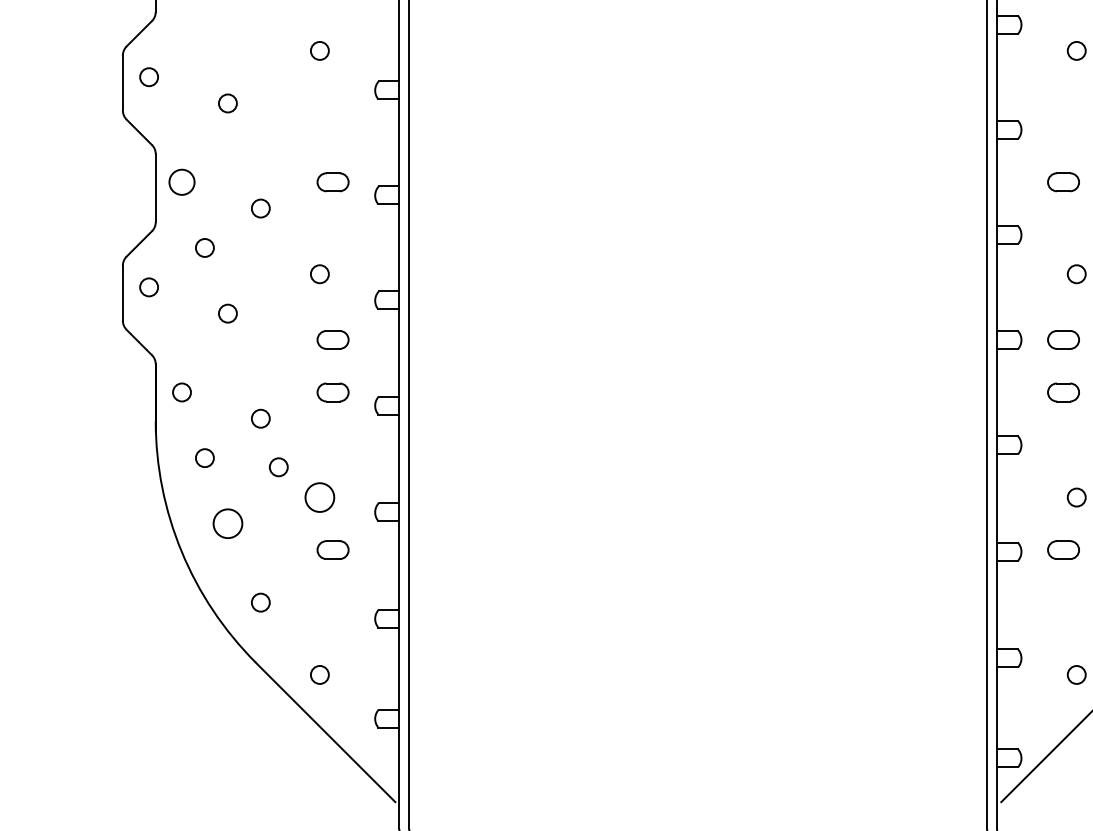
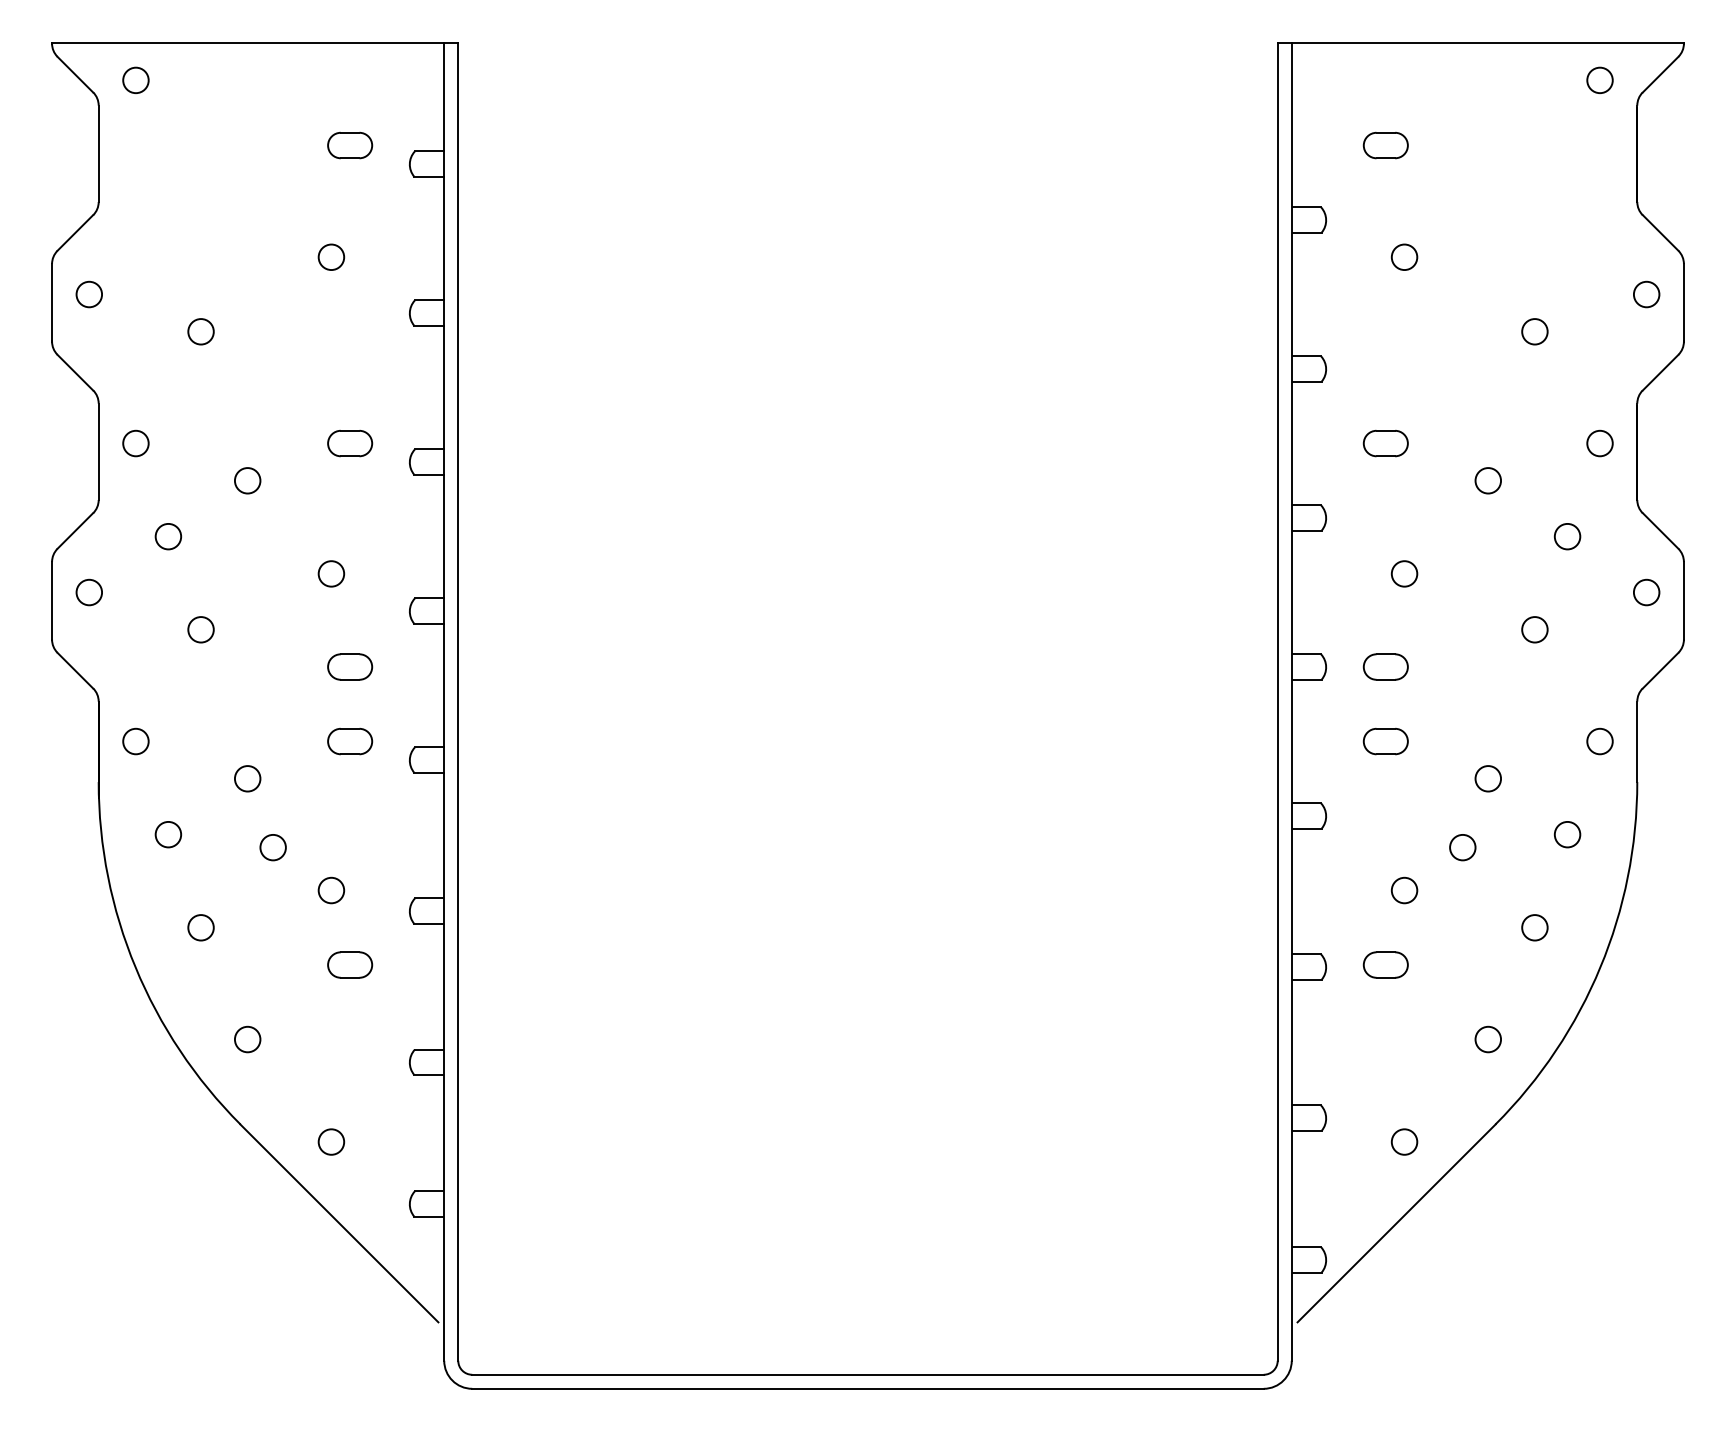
circle: (181, 182) -> (135, 443), size x0.71
circle: (319, 497) -> (331, 890), size x0.62
circle: (227, 523) -> (200, 927), size x0.62

